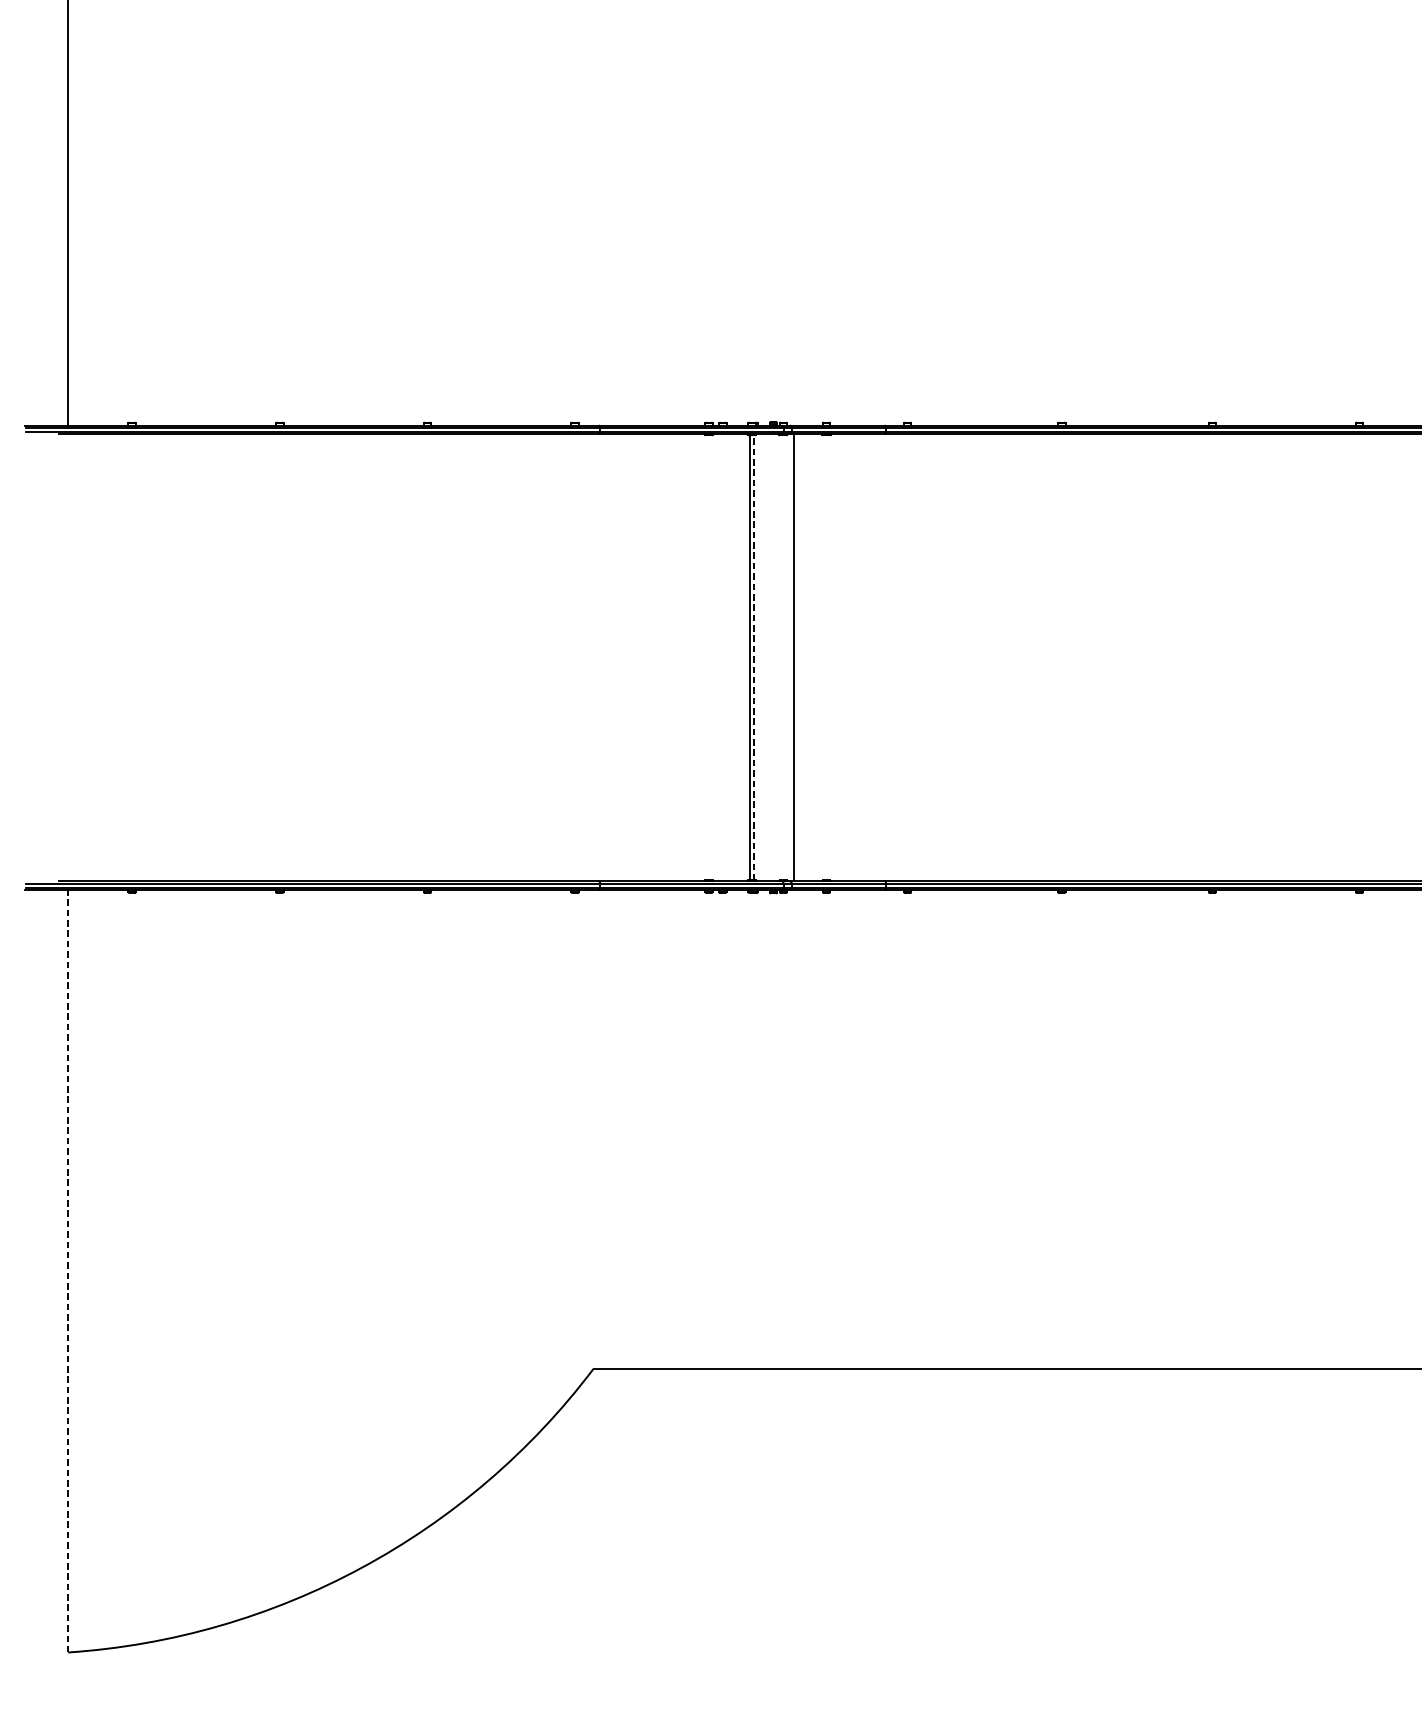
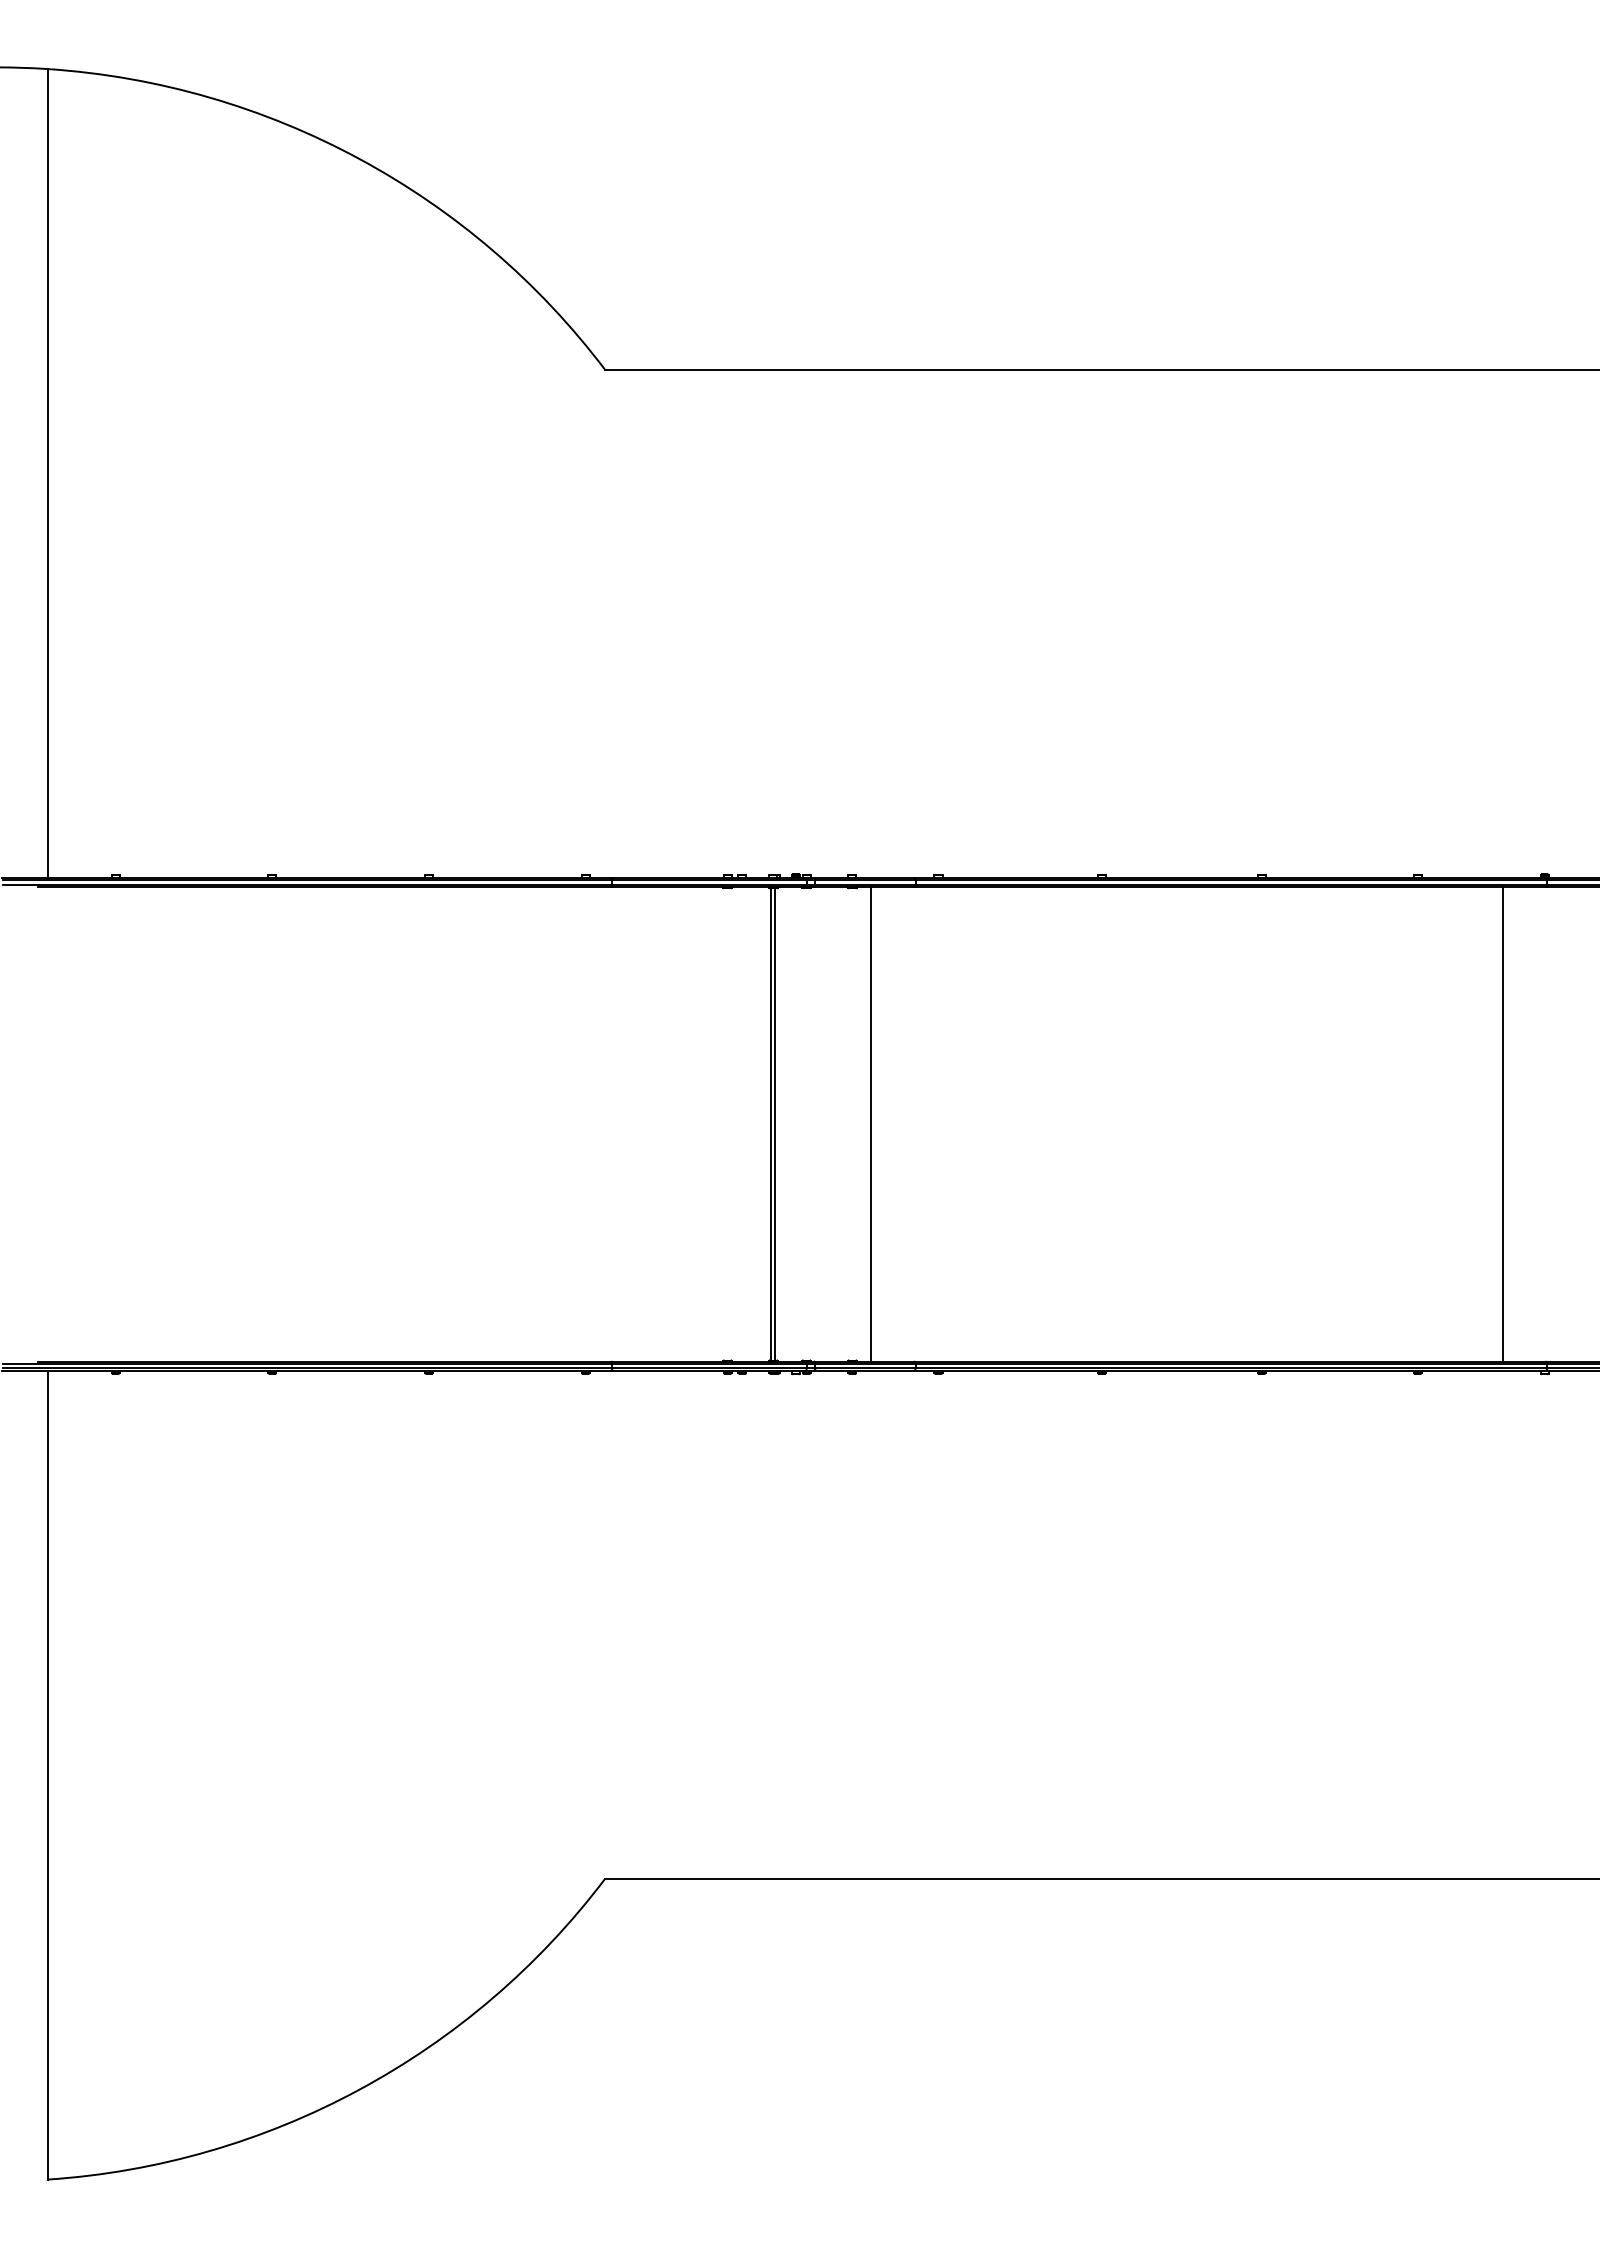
line: (754, 657) -> (775, 1123), dashed -> solid
line: (793, 657) -> (871, 1124), moved
line: (67, 1270) -> (47, 1774), dashed -> solid

